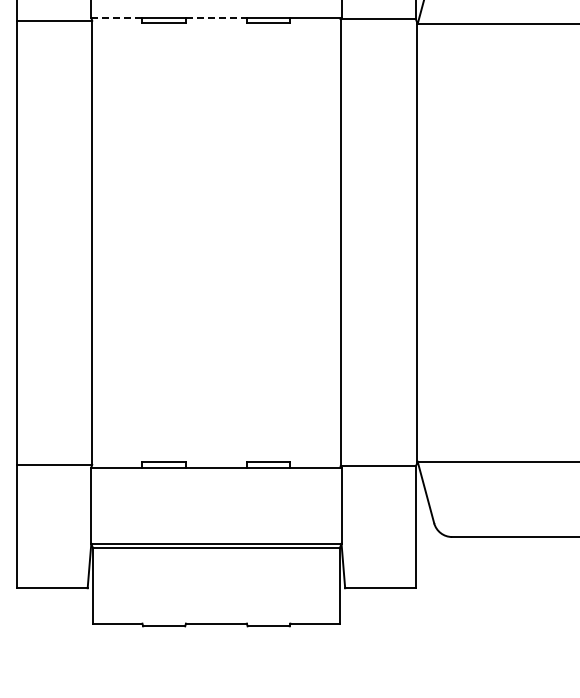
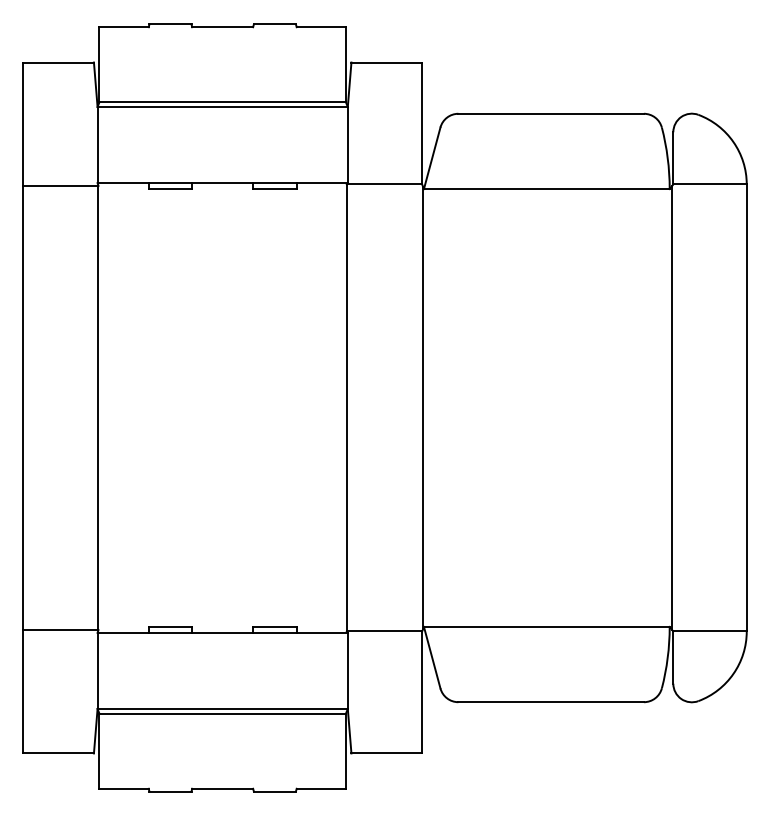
line: (117, 18) -> (123, 183), dashed -> solid
line: (217, 18) -> (223, 183), dashed -> solid

